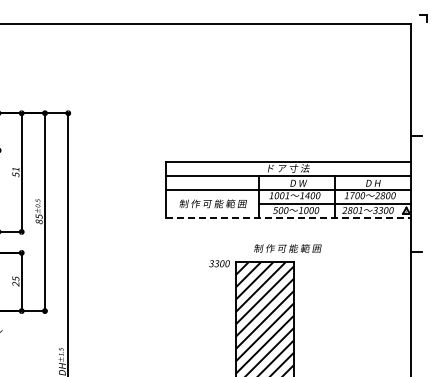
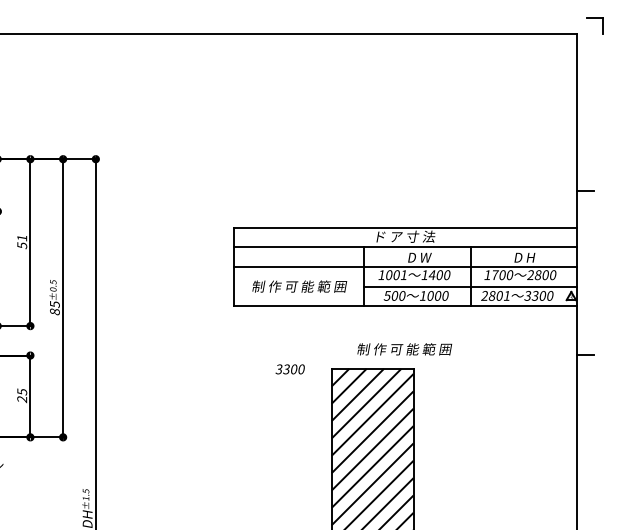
part: (422, 18) -> (593, 25), size x1.67
line: (288, 217) -> (405, 305), dashed -> solid
text: (219, 263) -> (290, 369), moved

